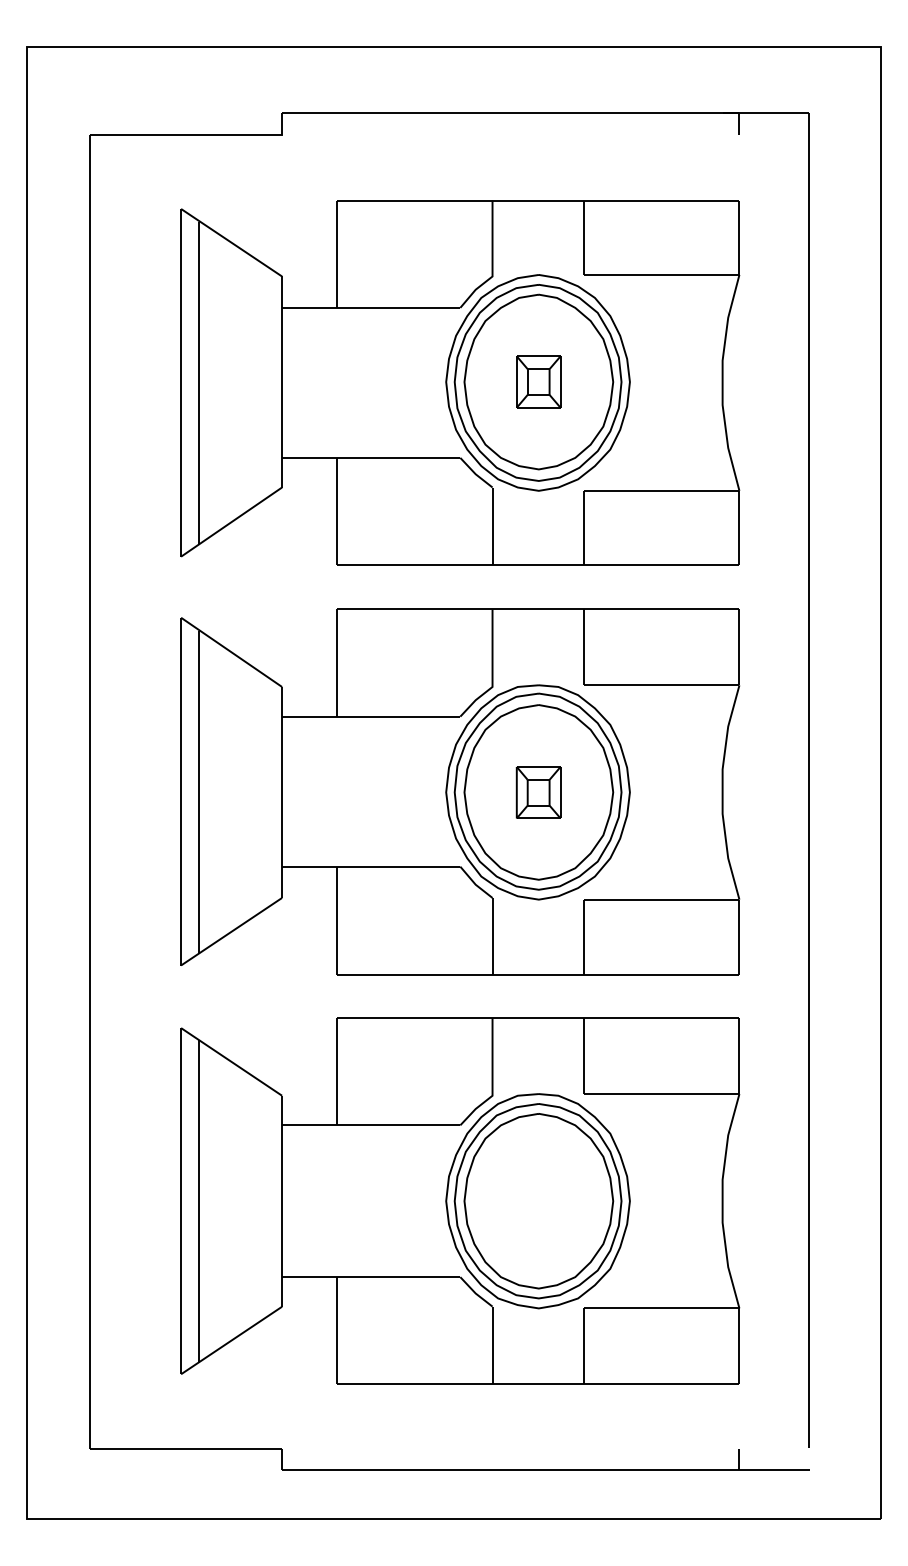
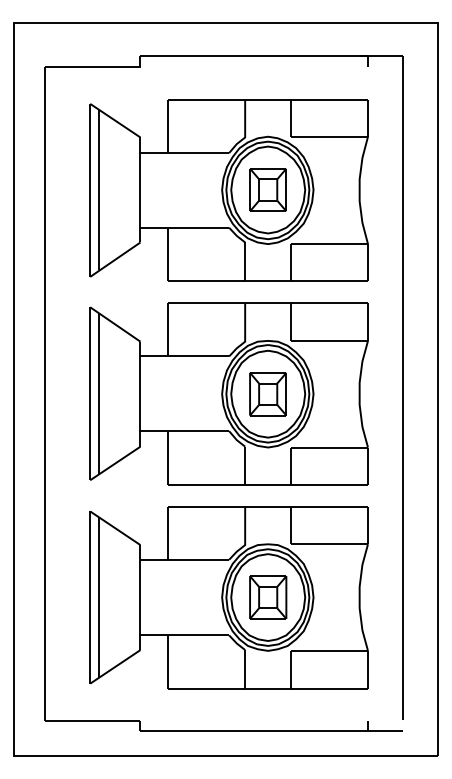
part: (537, 381) -> (267, 189), size x1.67
part: (537, 793) -> (267, 394), size x1.67
part: (539, 1201) -> (268, 597), added

